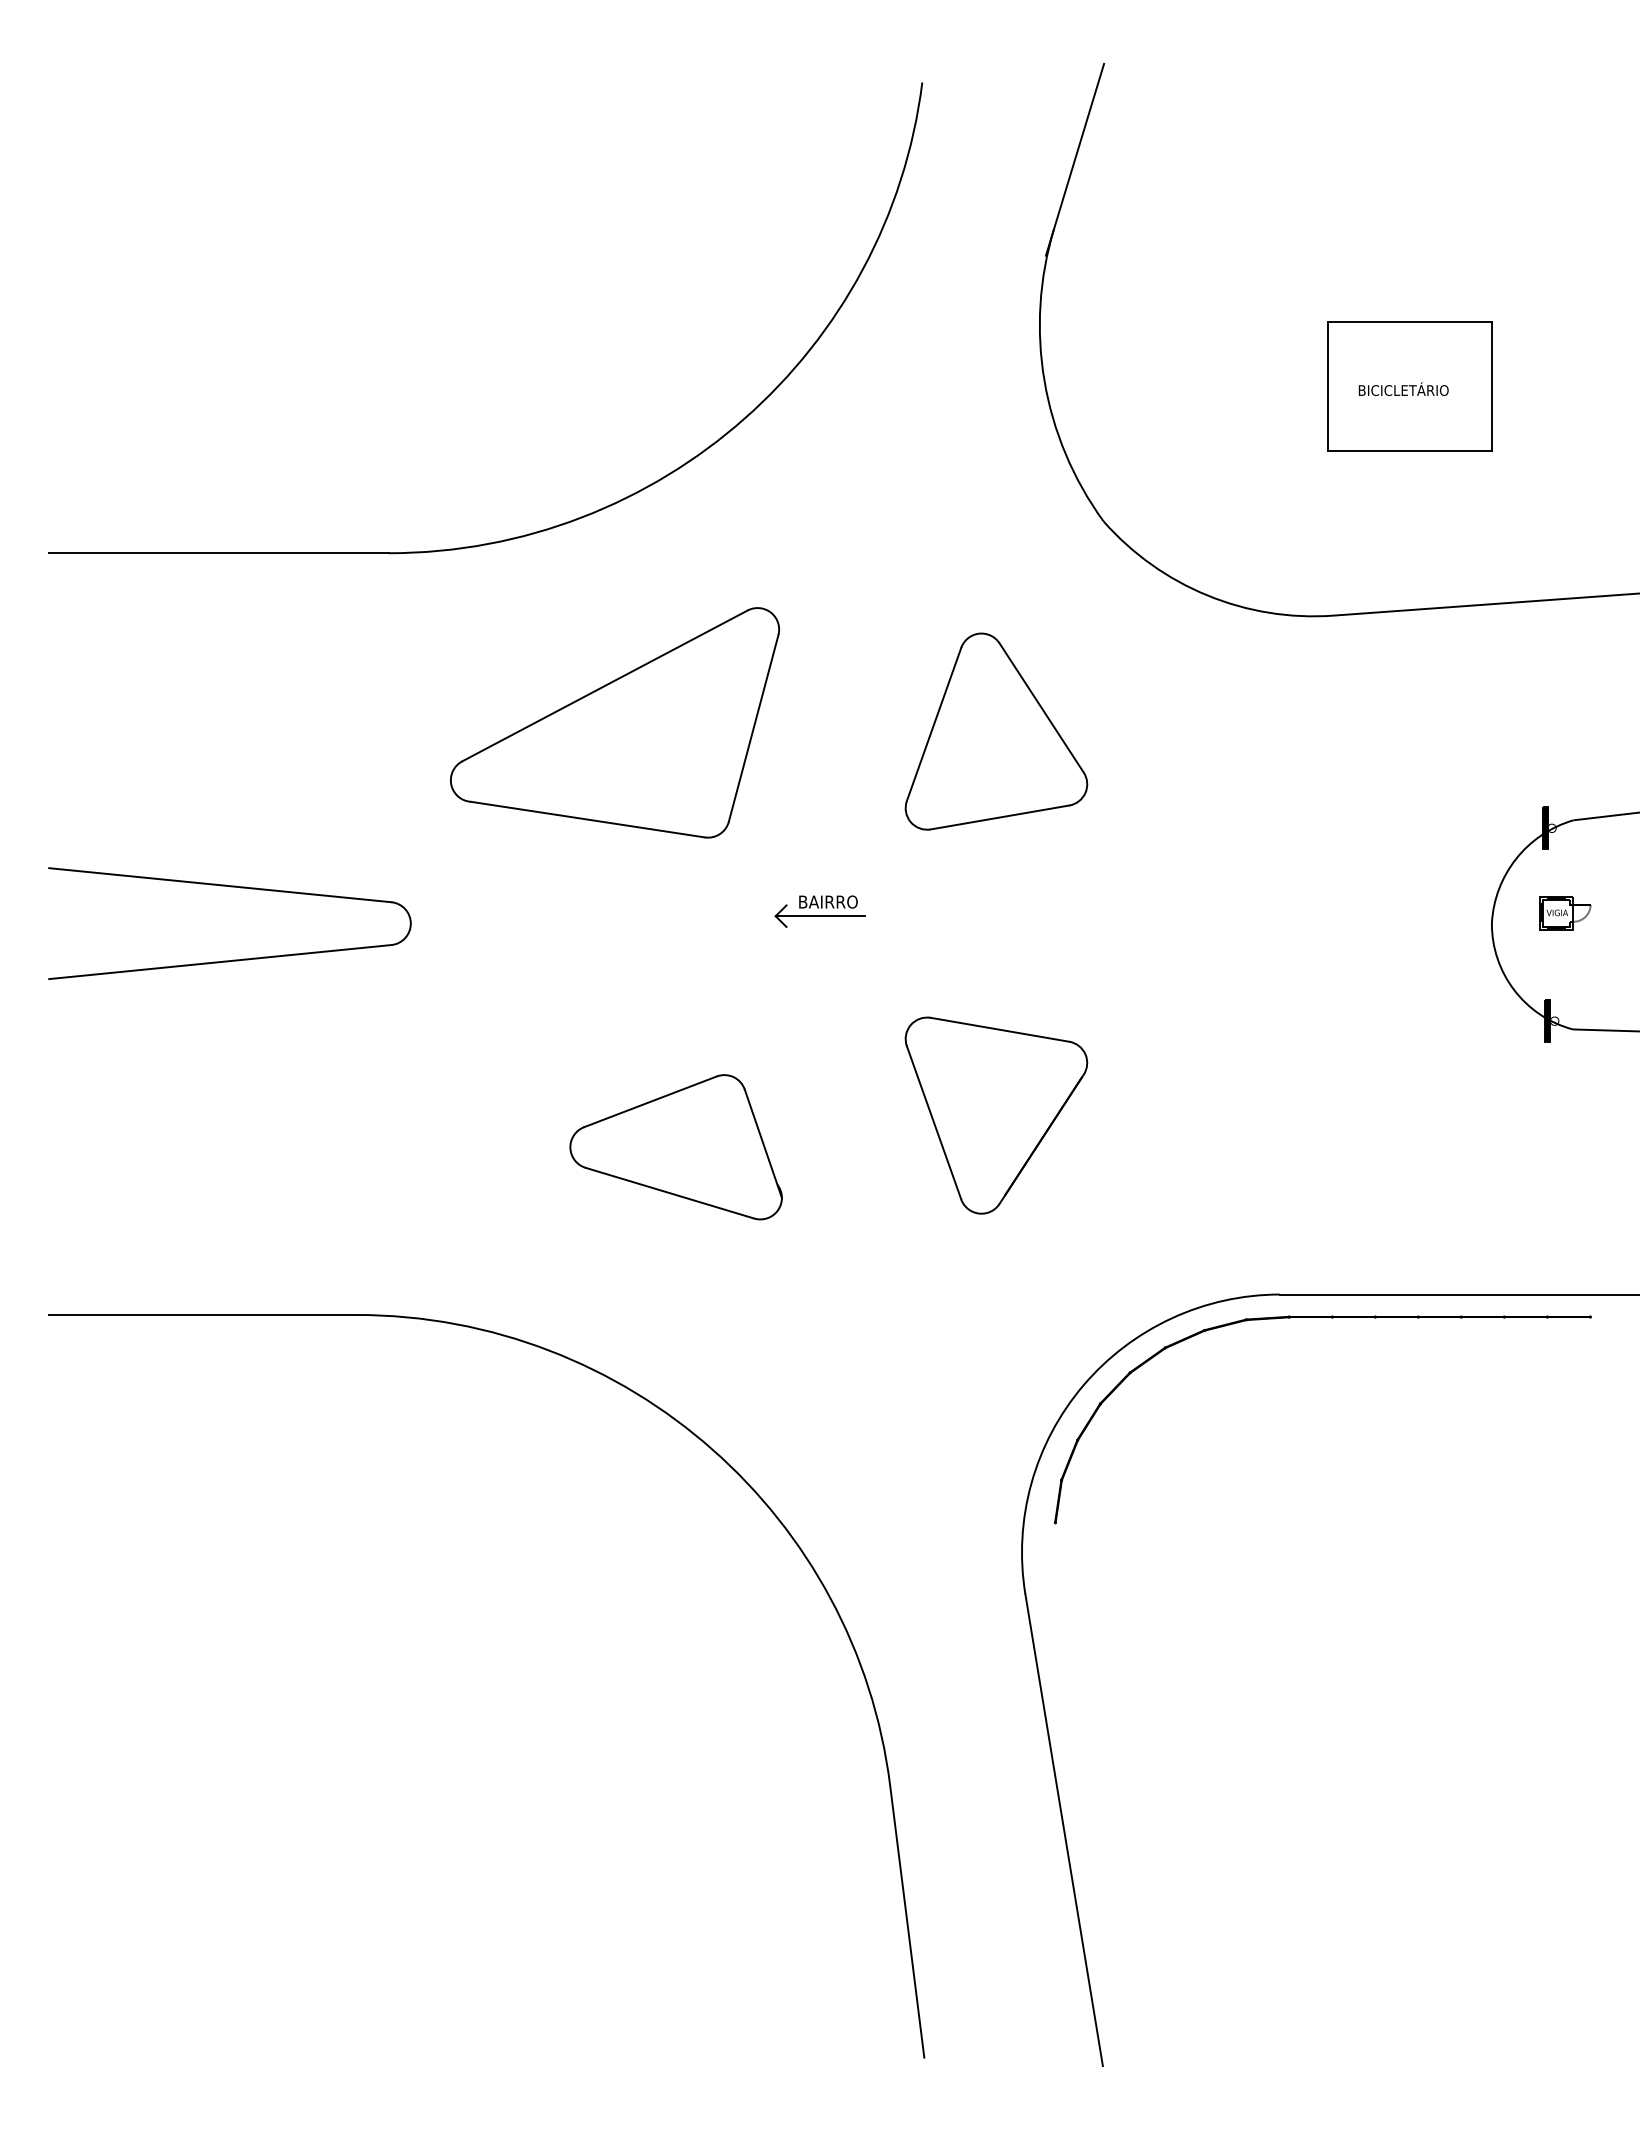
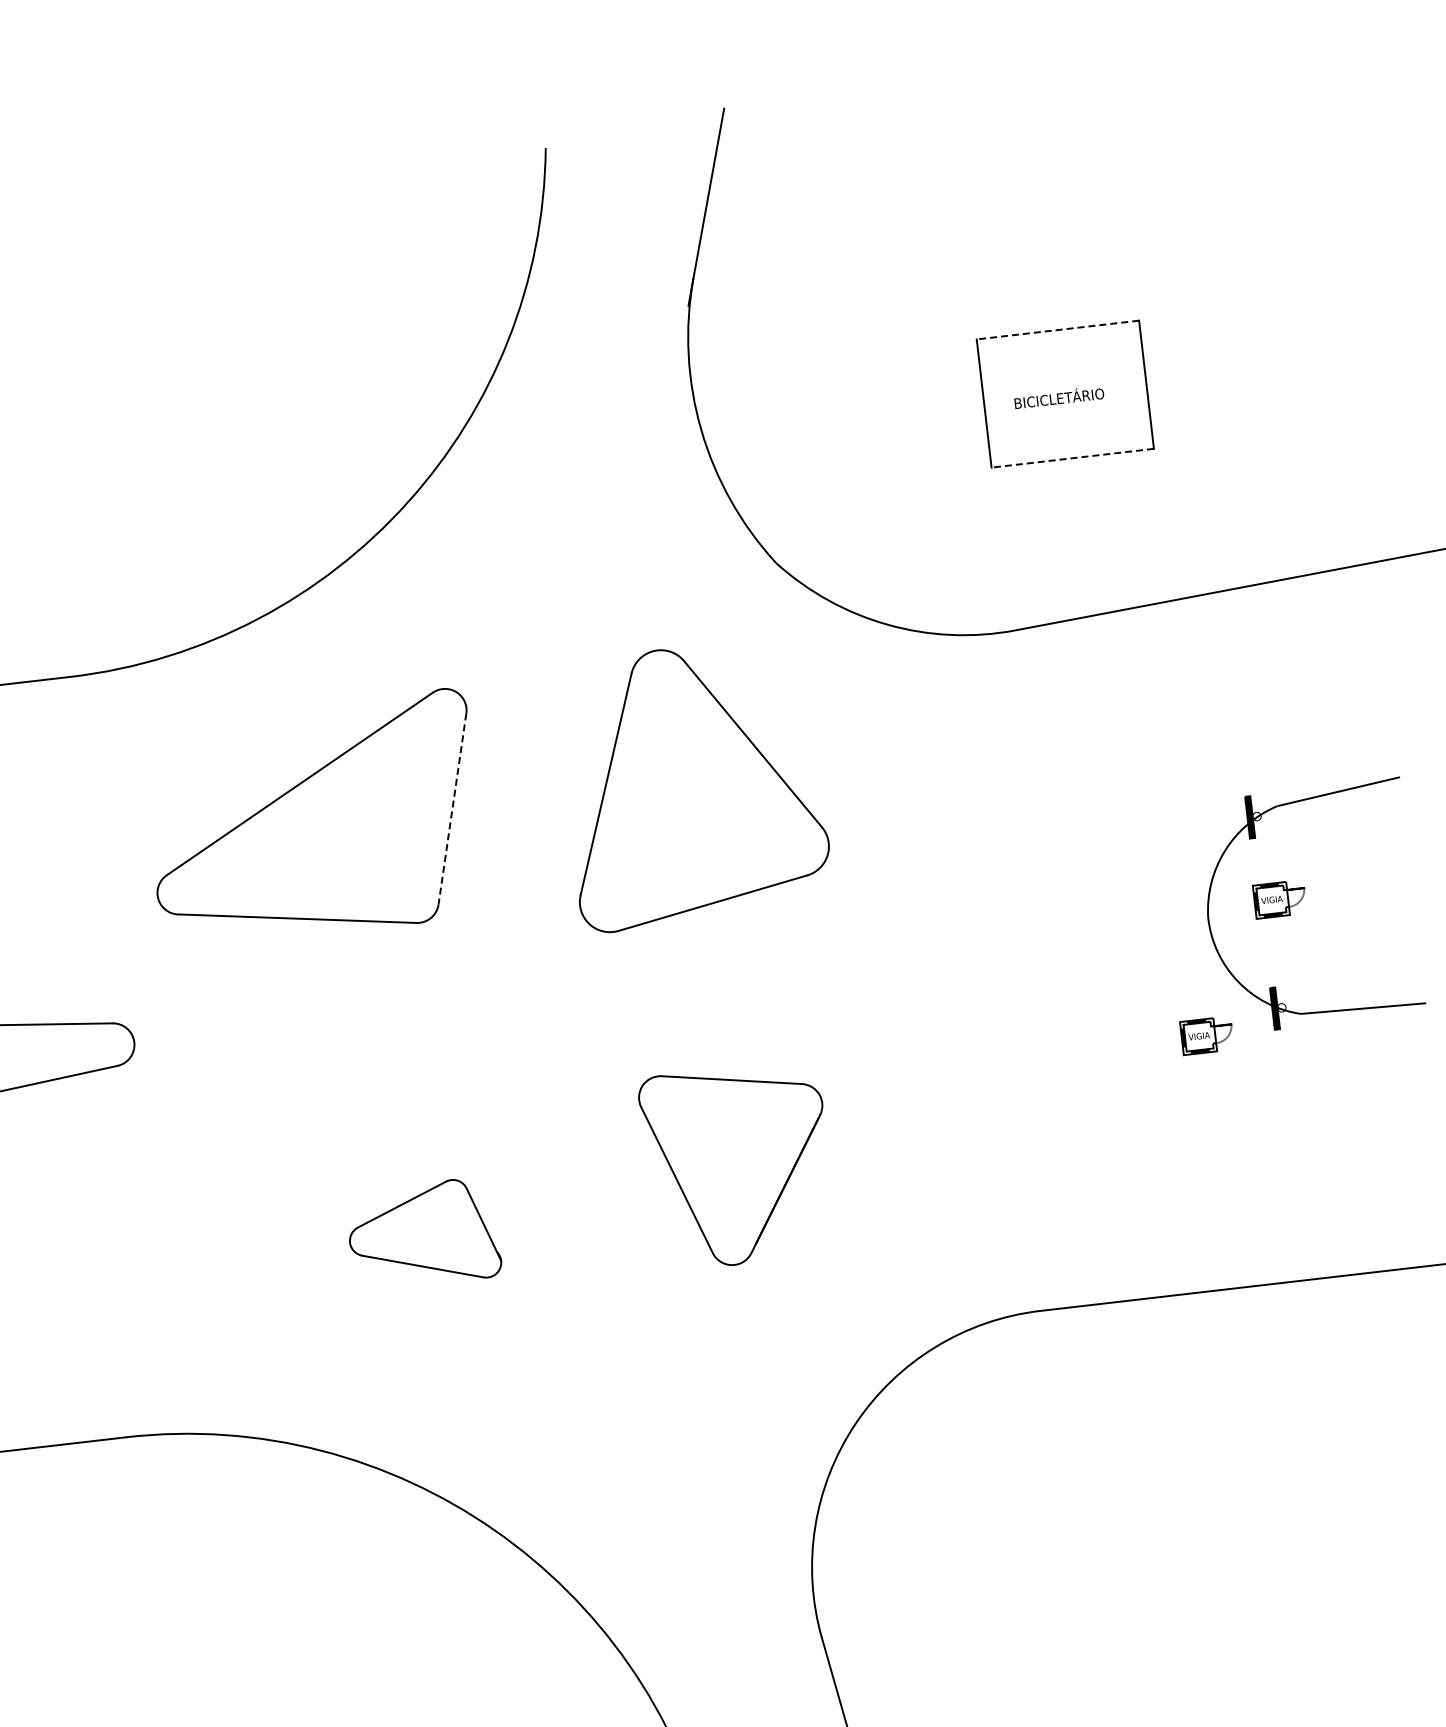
line: (1410, 322) -> (1058, 330), solid -> dashed
line: (1410, 451) -> (1073, 458), solid -> dashed
line: (753, 728) -> (452, 809), solid -> dashed
part: (996, 731) -> (694, 784), size x1.4
part: (819, 911) -> (538, 983), removed
part: (1477, 1040) -> (1207, 1035), added
part: (675, 1147) -> (422, 1234), size x0.7
part: (1331, 1318) -> (1094, 1328), removed

